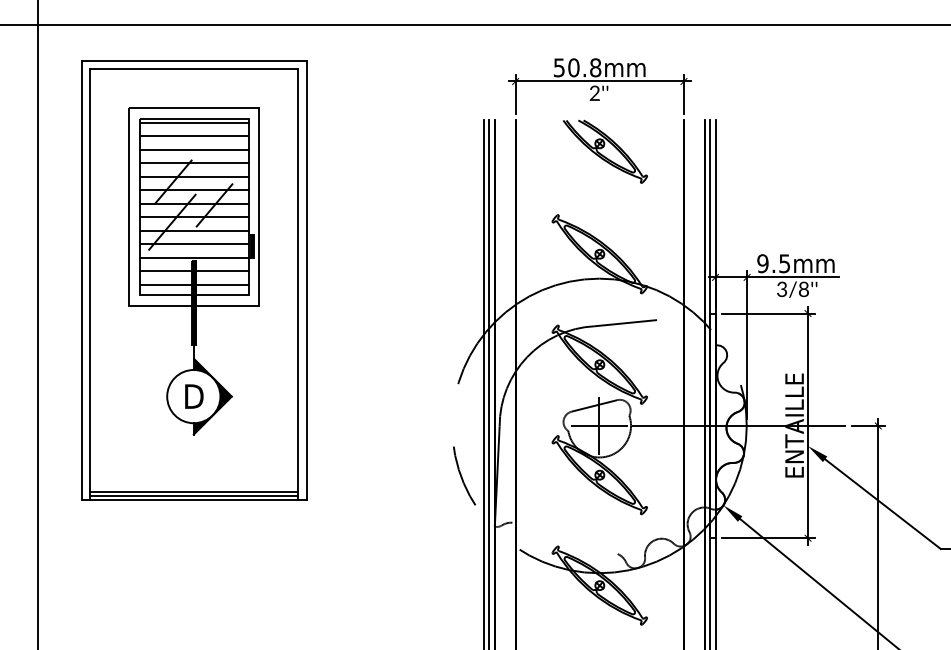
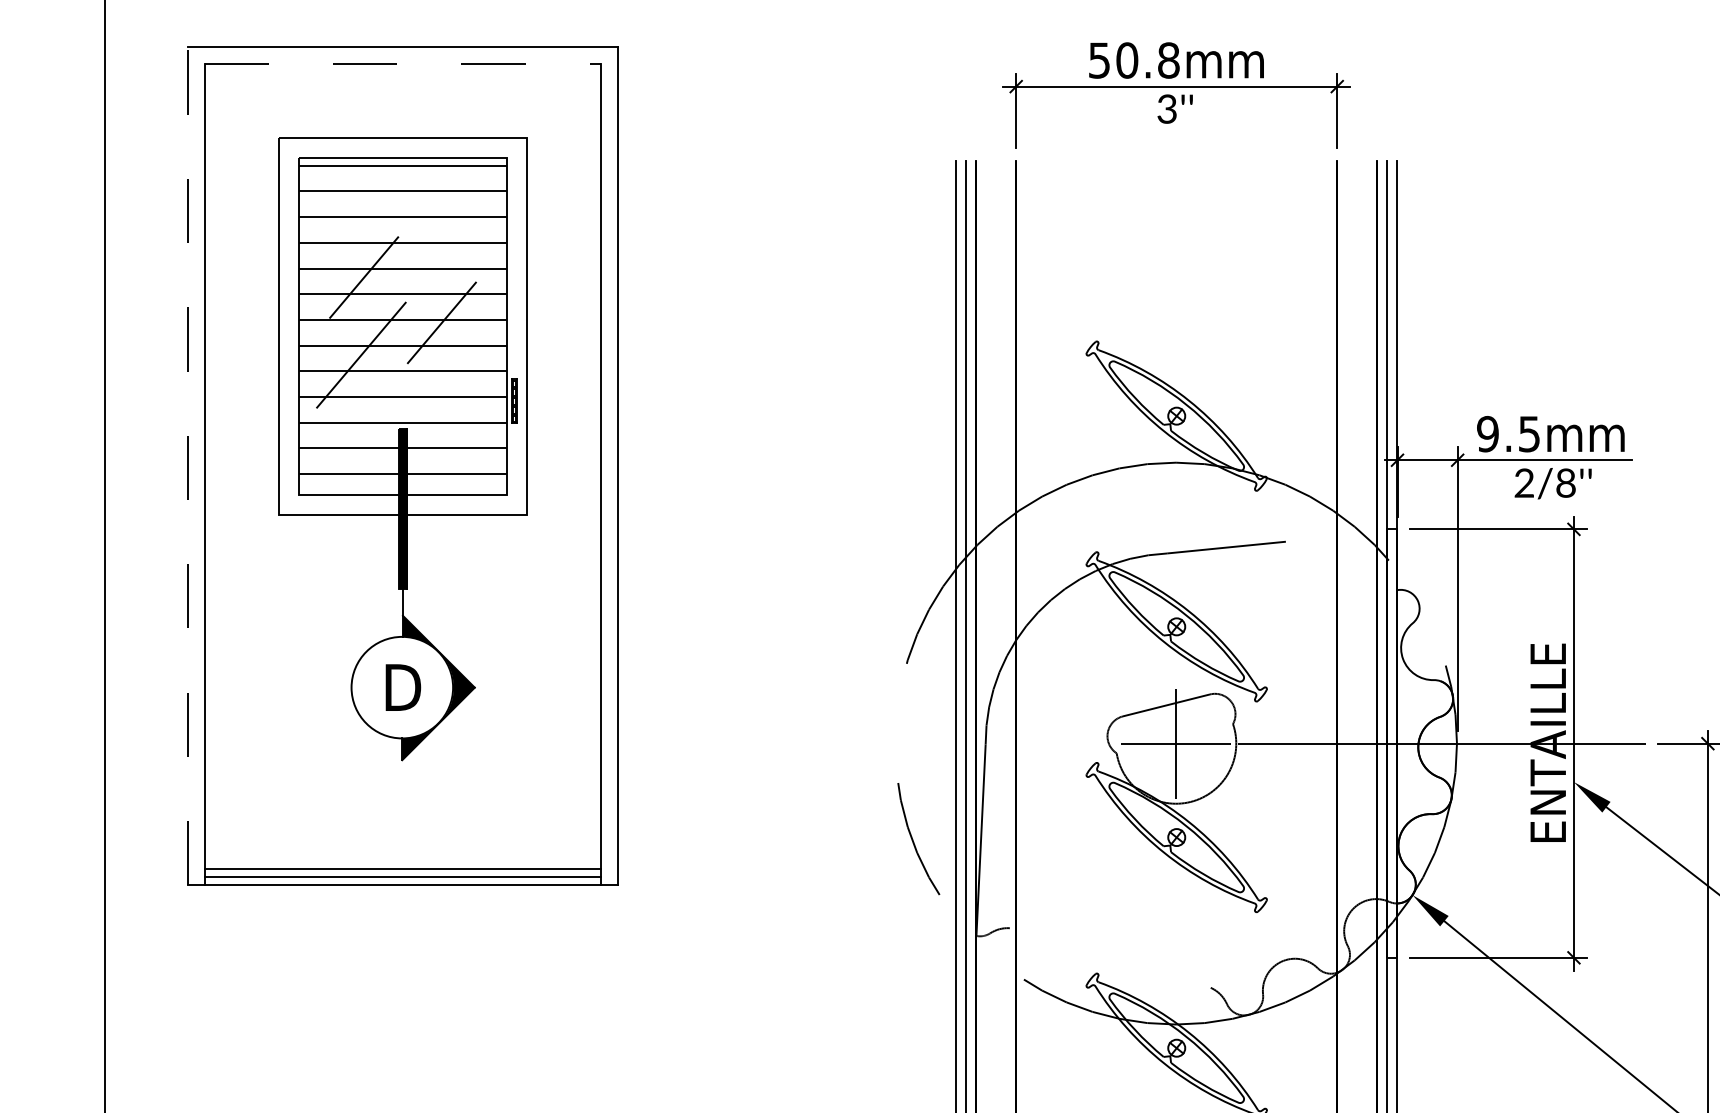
line: (194, 69) -> (403, 63), solid -> dashed
text: (594, 95) -> (1166, 113), 2''\f] -> 3''\f]
part: (605, 151) -> (1187, 220), removed
line: (81, 280) -> (188, 466), solid -> dashed
text: (782, 291) -> (1525, 487), 3/8''\f] -> 2/8''\f]

